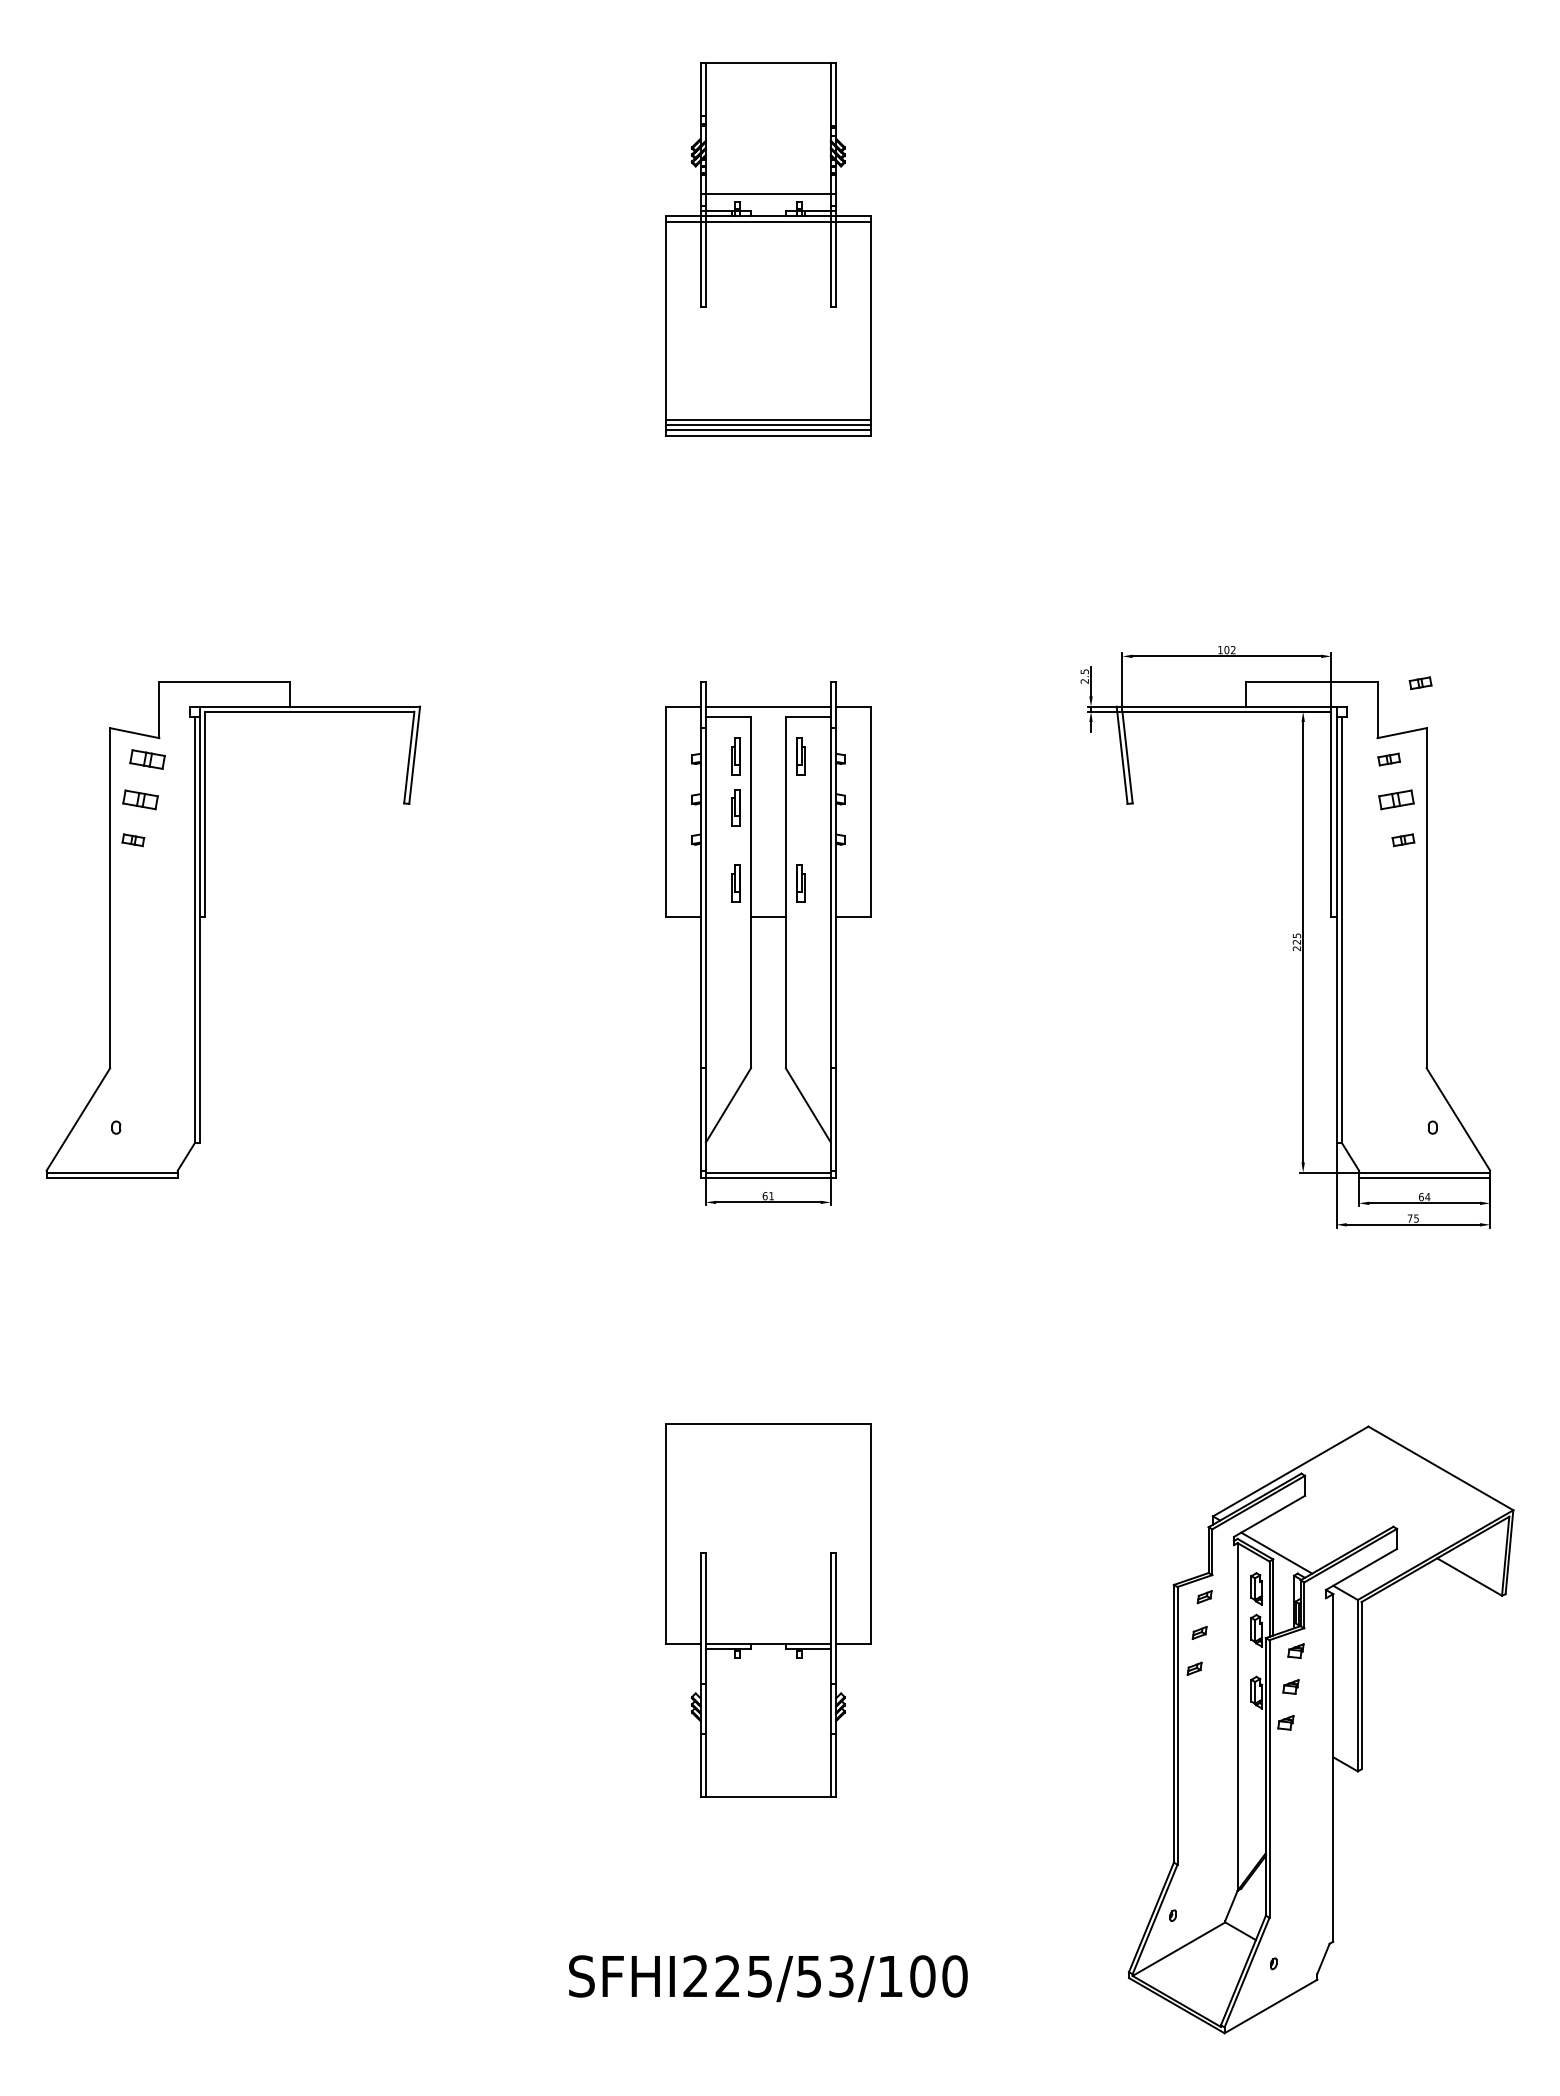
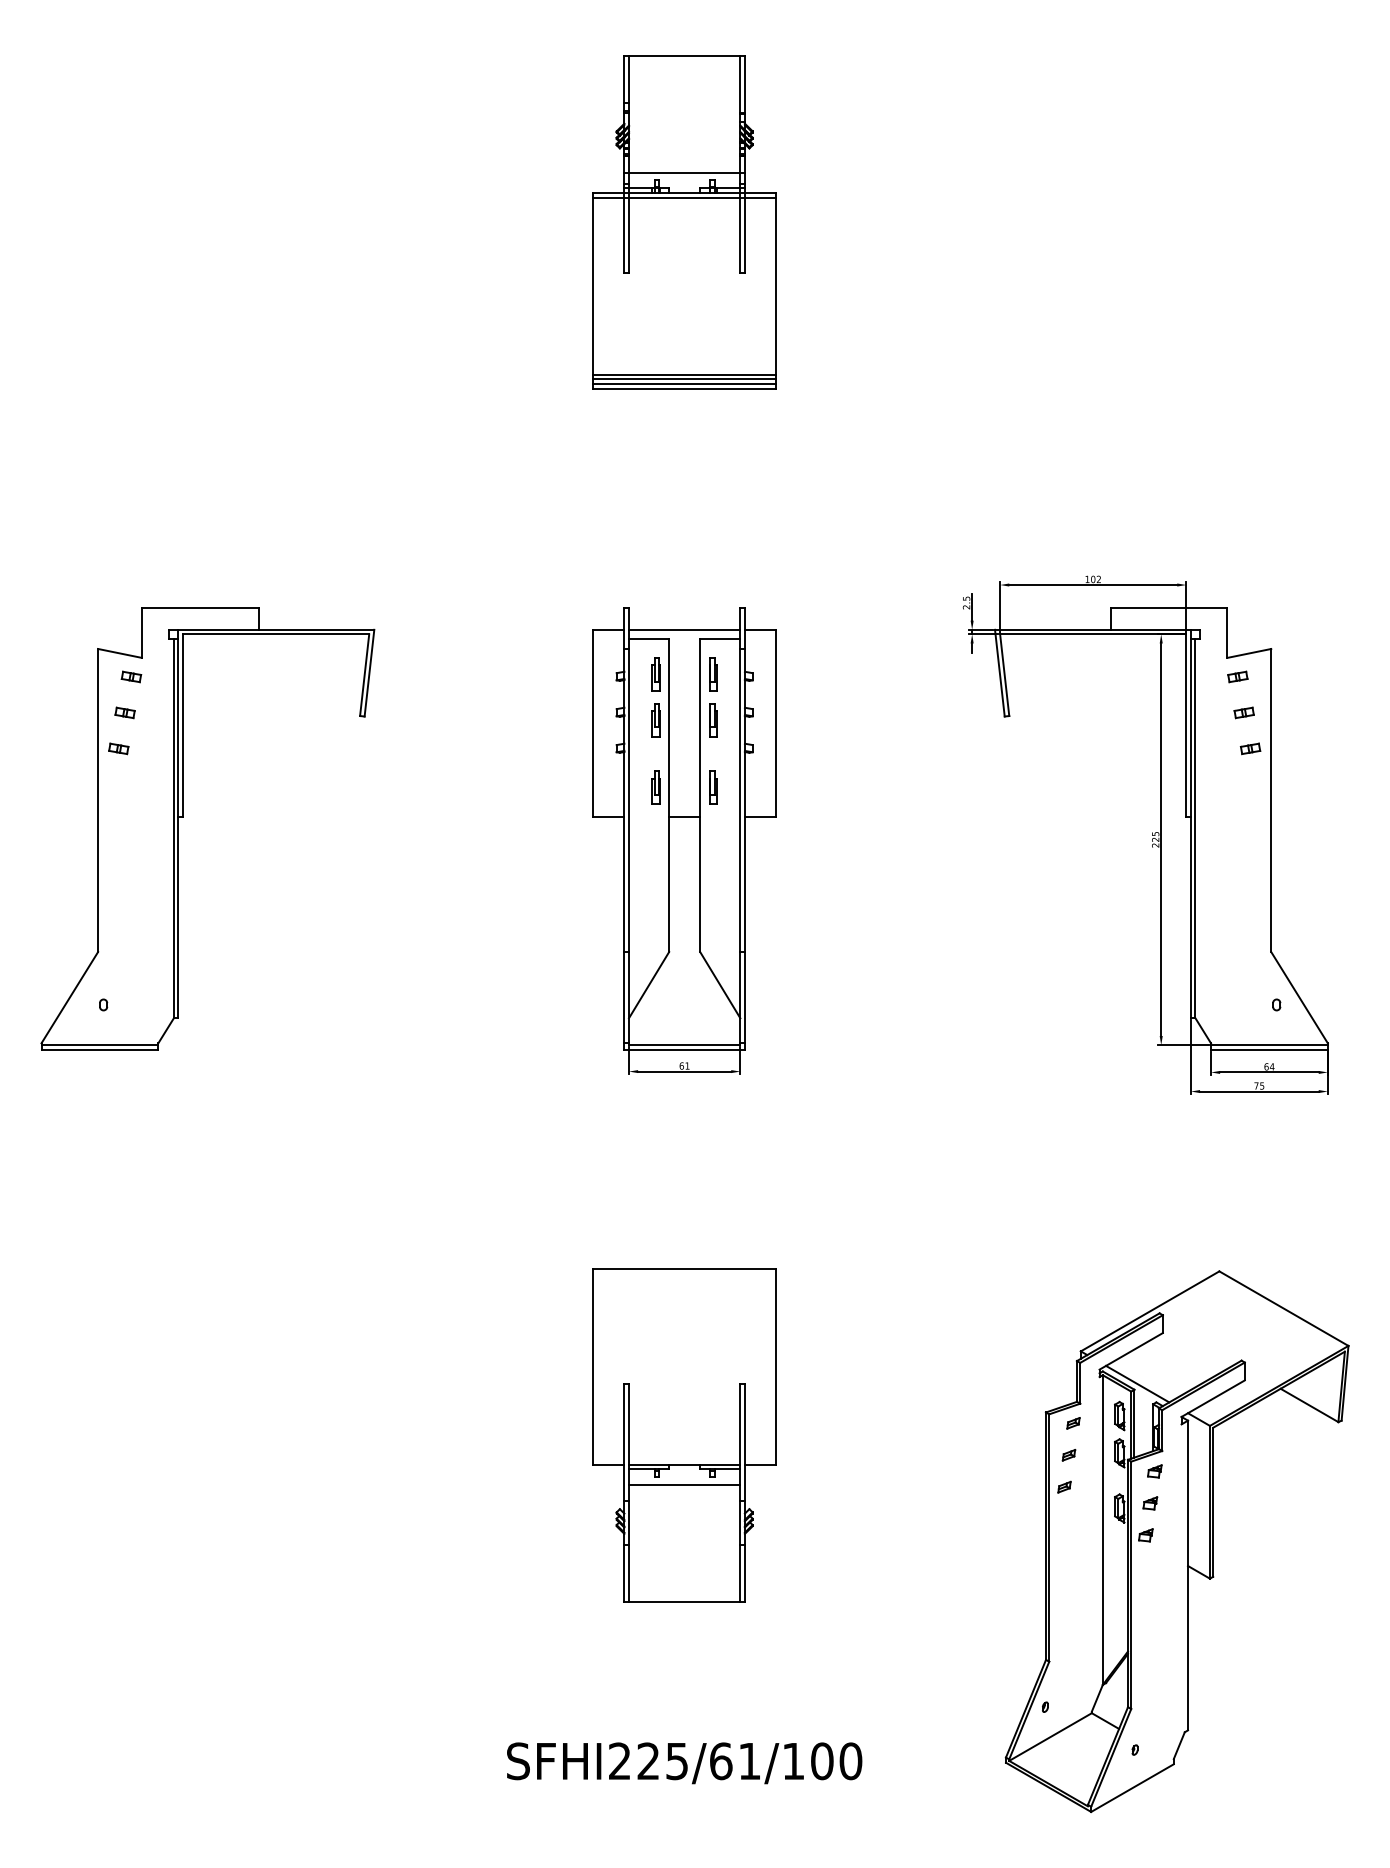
part: (1420, 682) -> (1265, 608), removed
part: (147, 759) -> (131, 676), size x0.62
part: (139, 799) -> (124, 712), size x0.62
part: (1395, 799) -> (1243, 712), size x0.62
part: (800, 808) -> (713, 720), added
line: (768, 1665) -> (684, 1484), added
text: (825, 1976) -> (735, 1761), SFHI225/53/100 -> SFHI225/61/100

